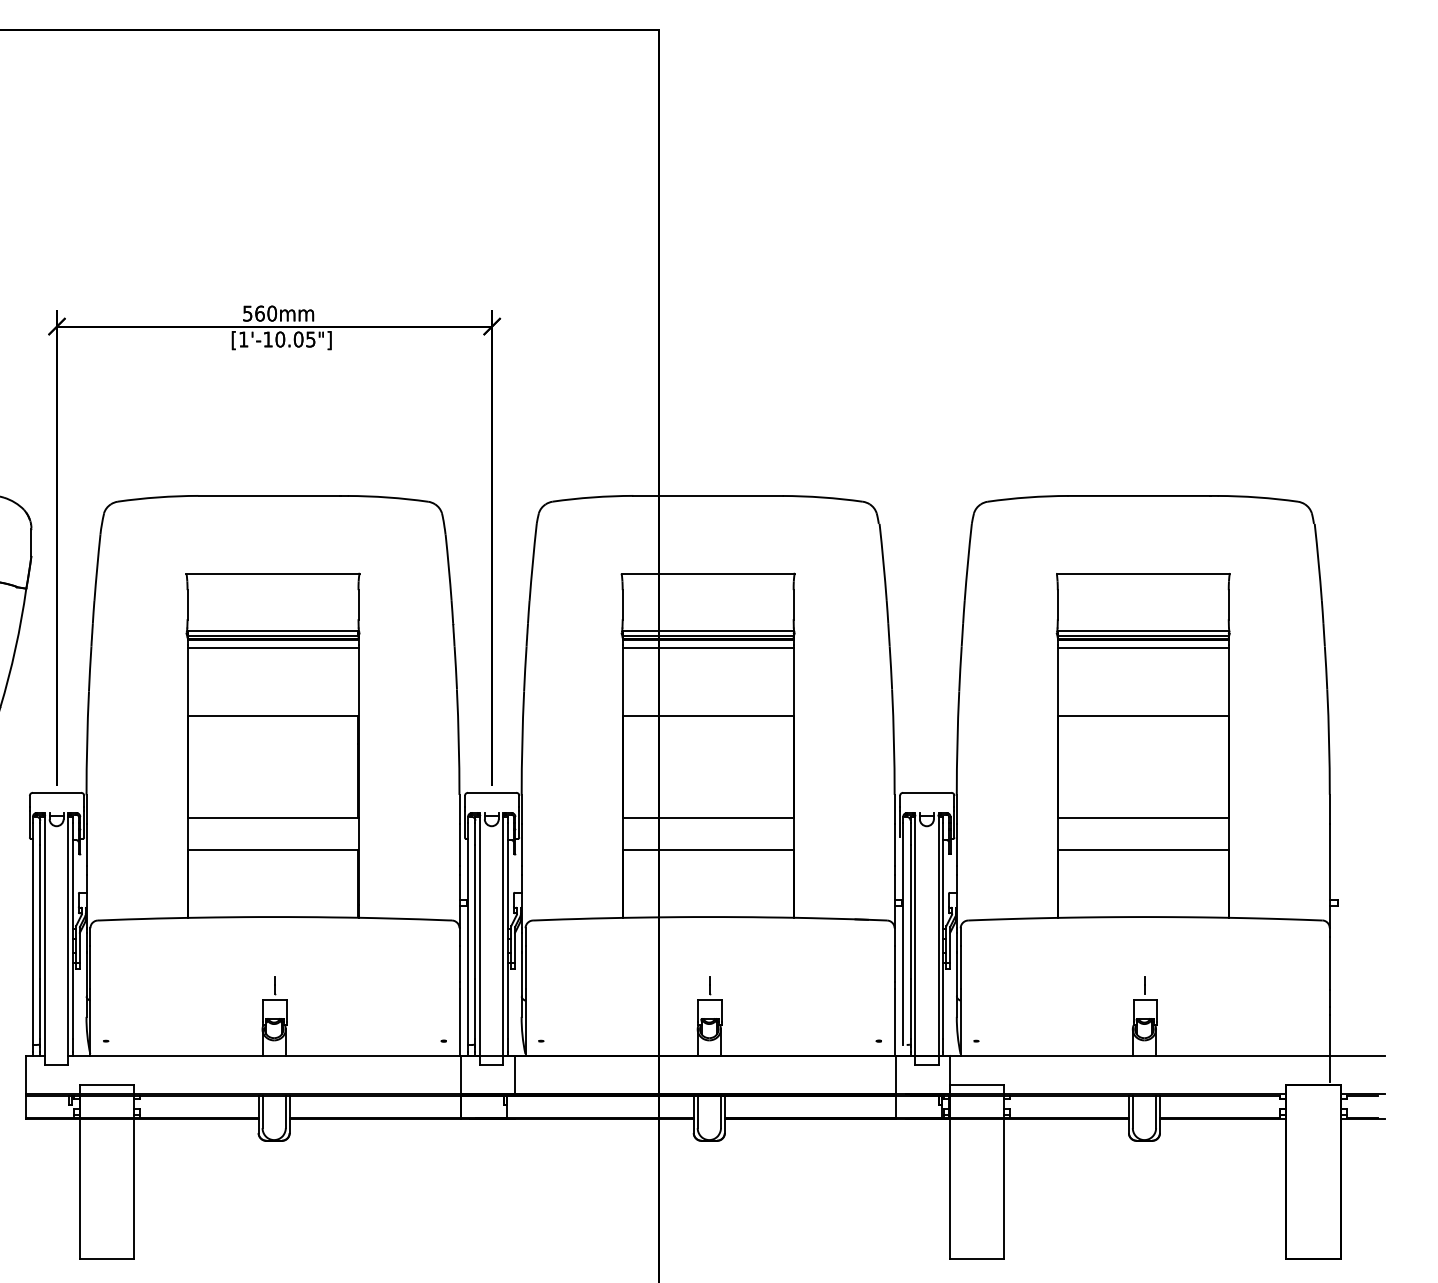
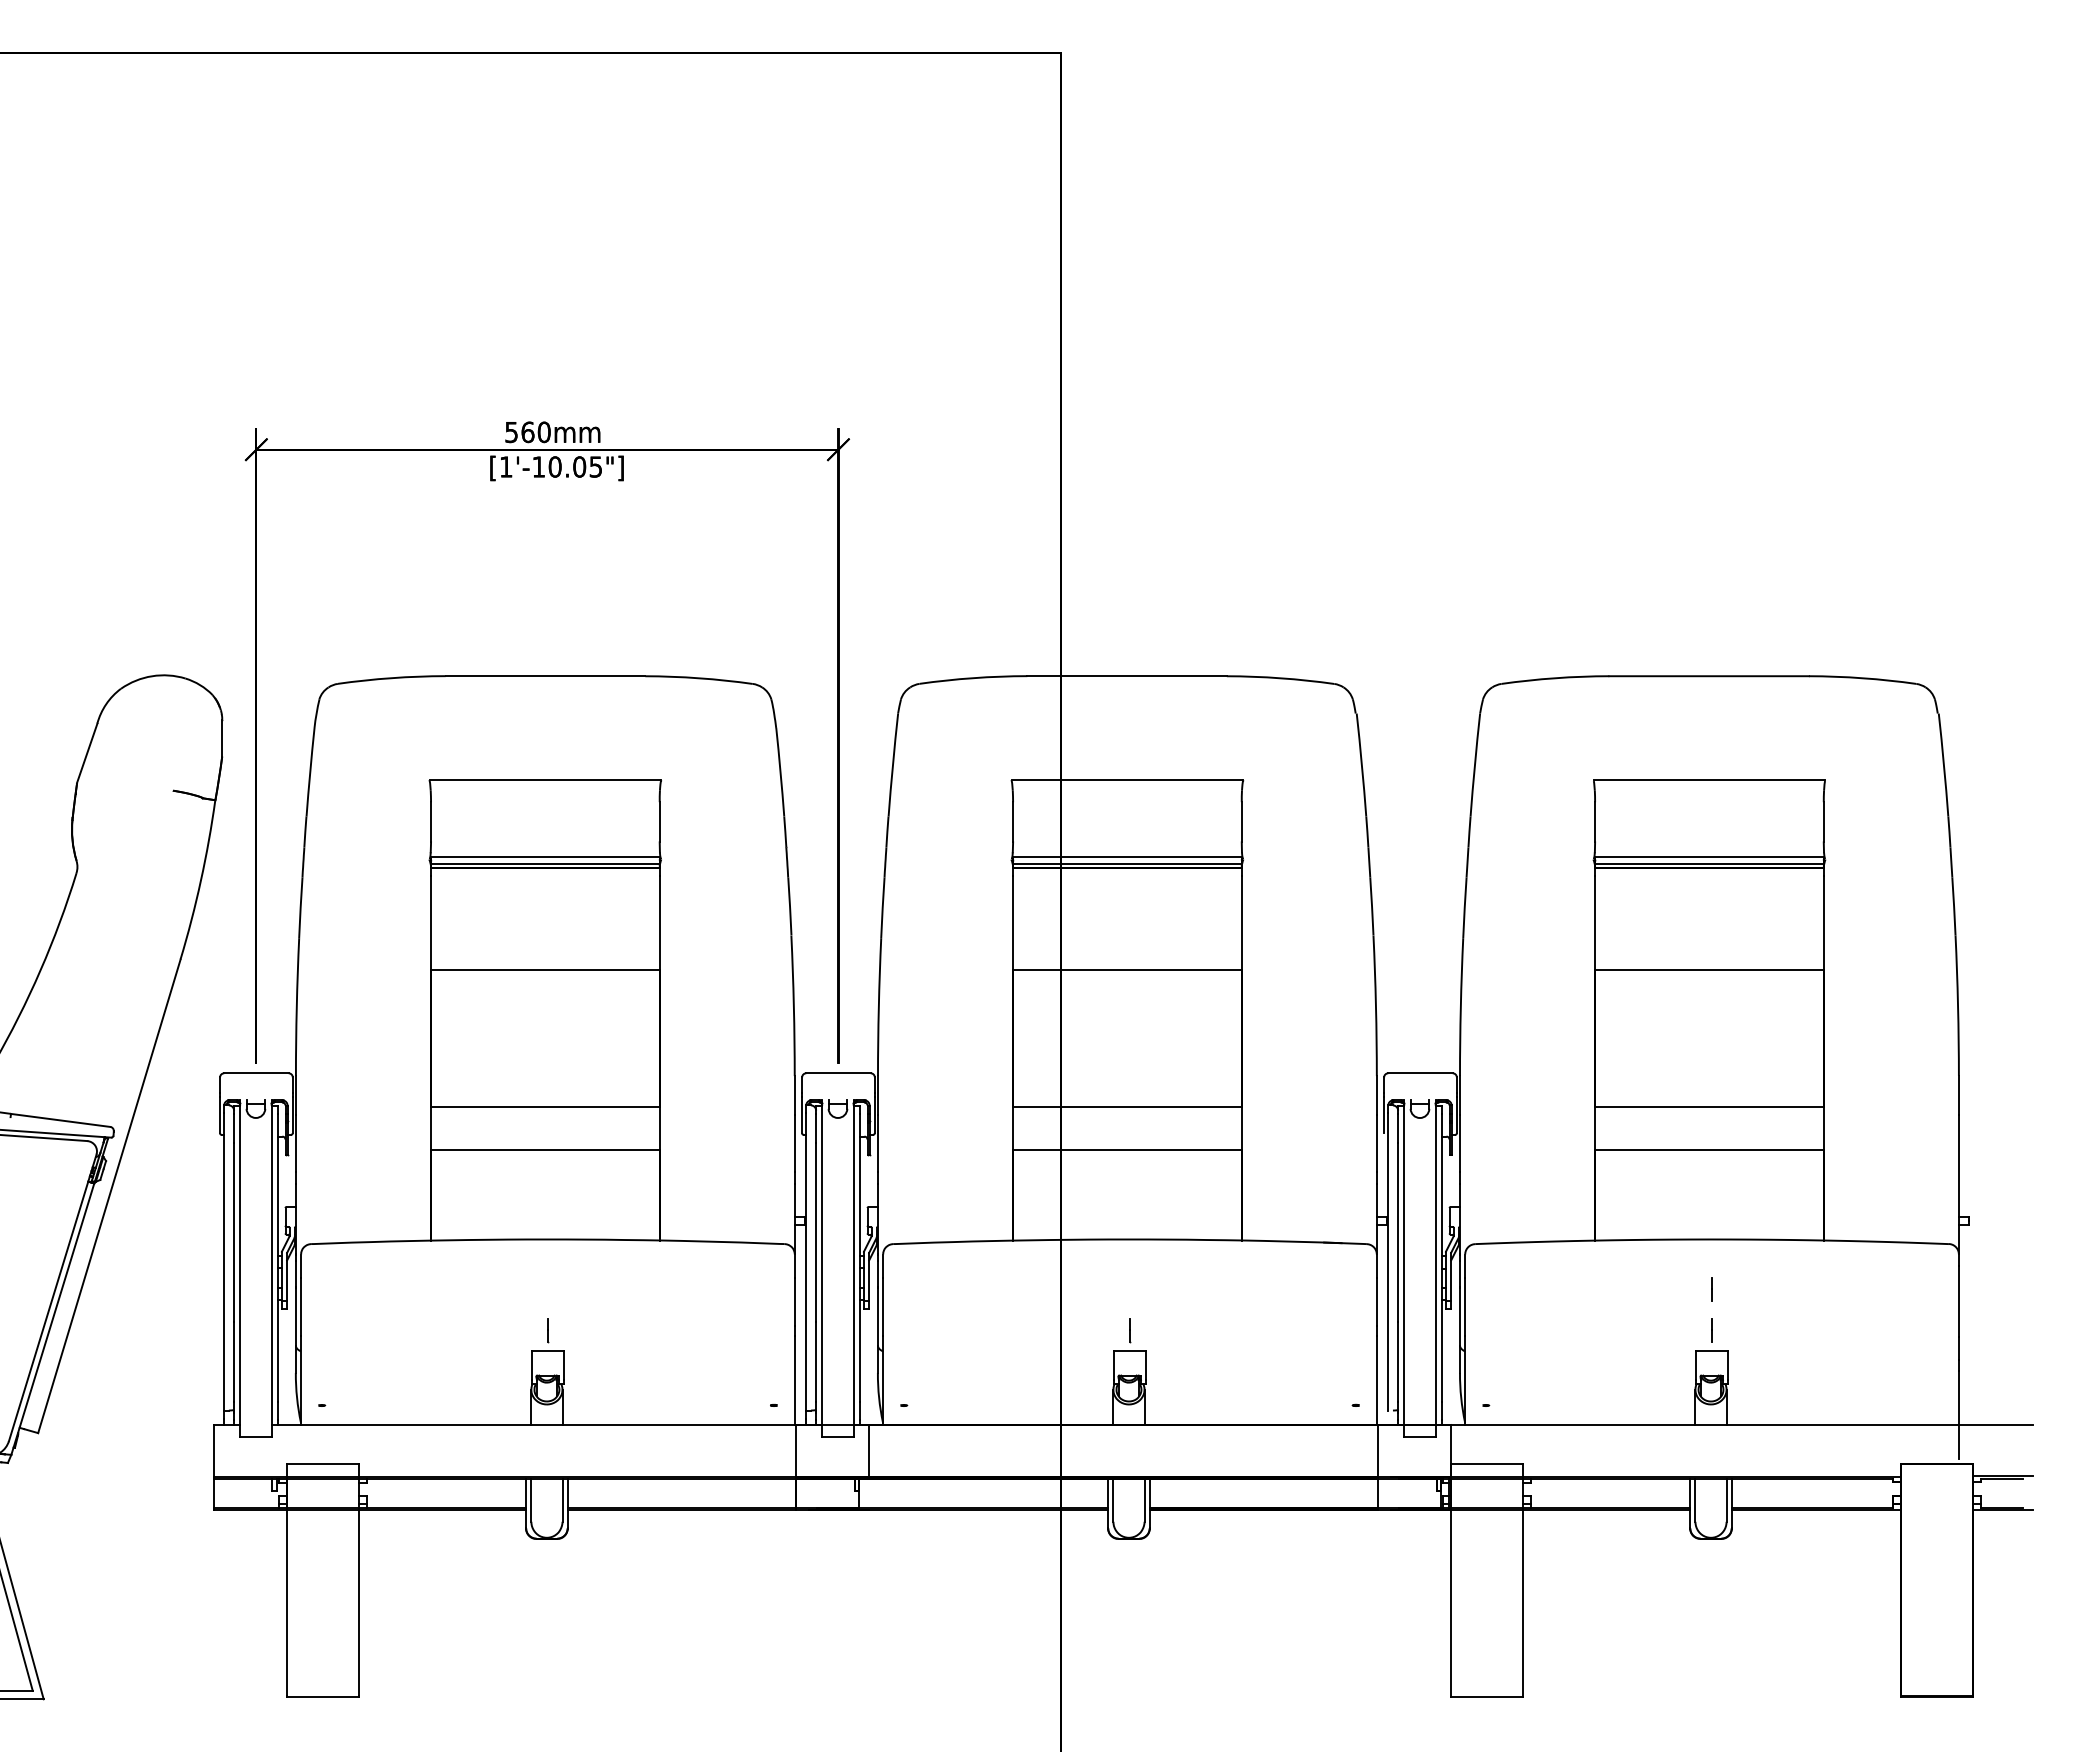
line: (273, 647) -> (545, 878), removed
line: (708, 647) -> (1127, 878), removed
line: (1143, 647) -> (1709, 878), removed
line: (1144, 954) -> (1711, 1289), added

